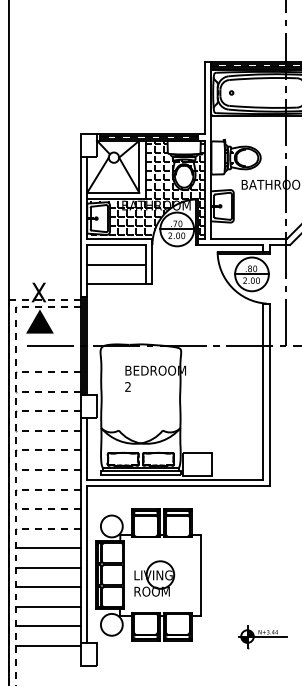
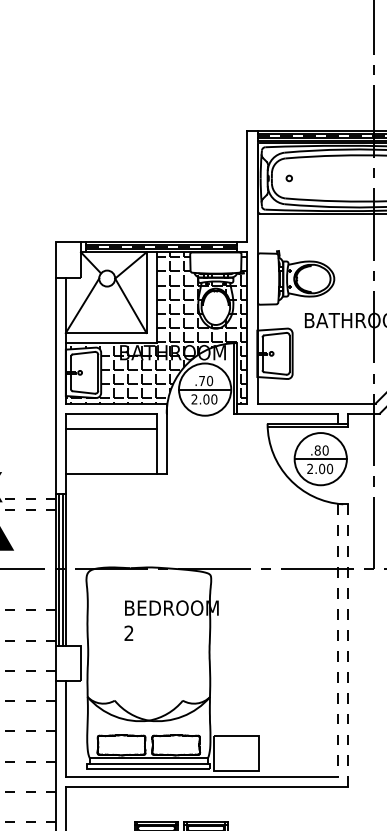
line: (116, 264) -> (111, 428), moved
line: (263, 392) -> (338, 641), solid -> dashed
line: (269, 395) -> (347, 646), solid -> dashed

